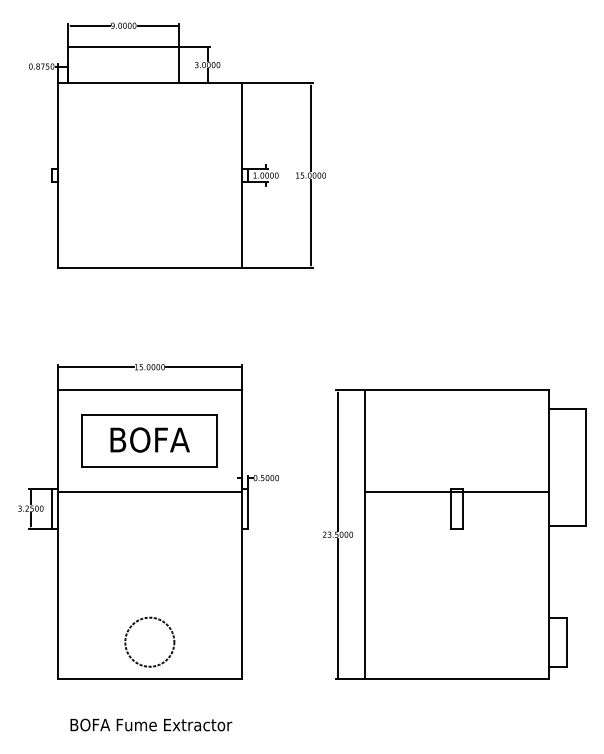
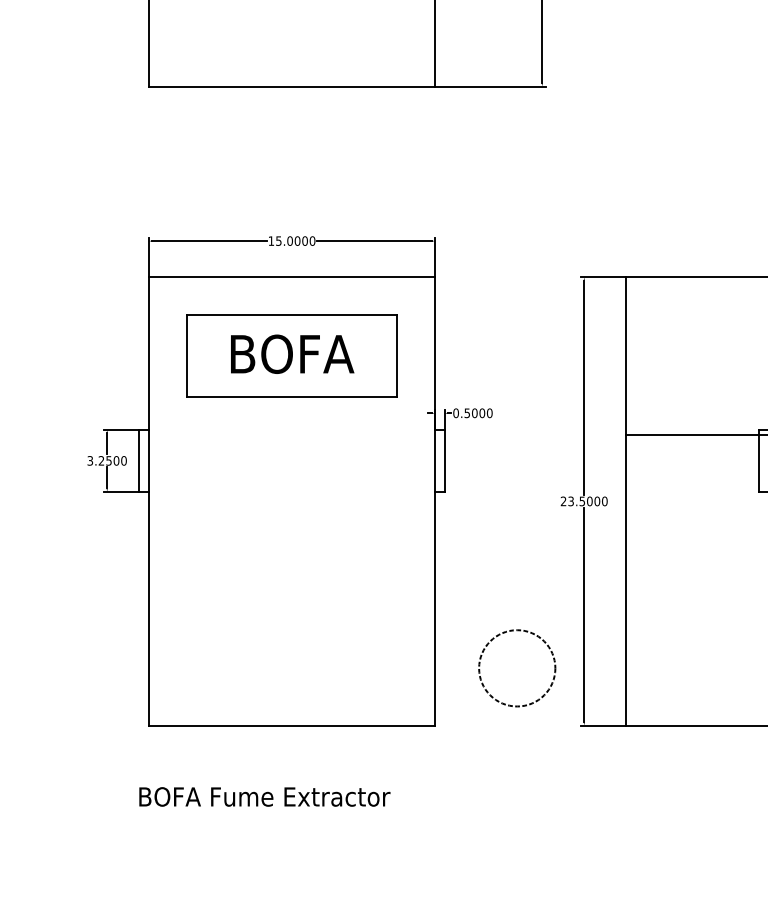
line: (149, 491) -> (291, 434), removed
circle: (149, 641) -> (516, 667), moved
text: (151, 724) -> (265, 796), moved

